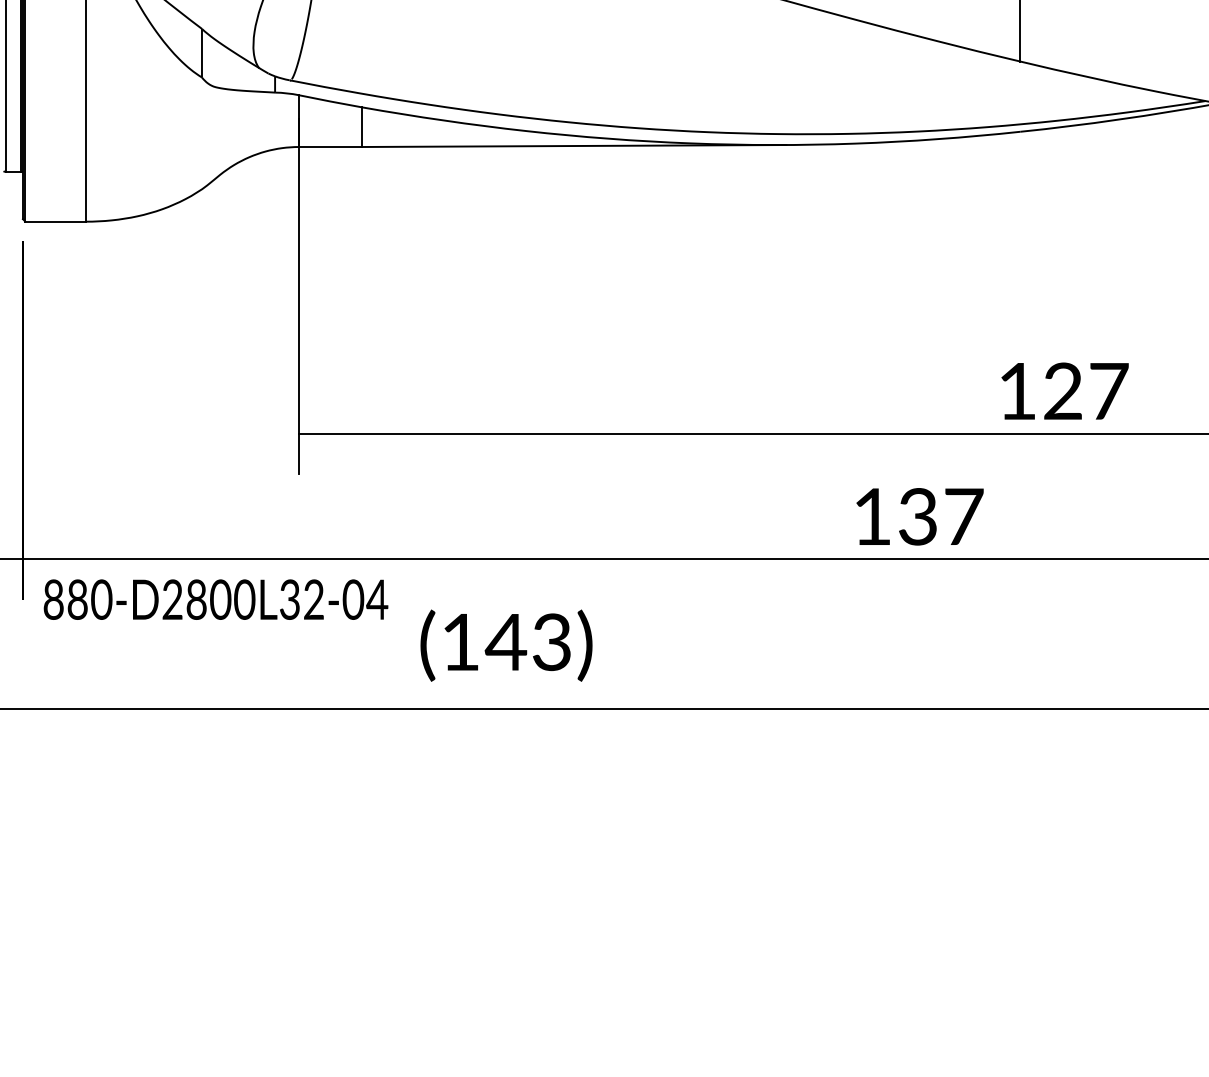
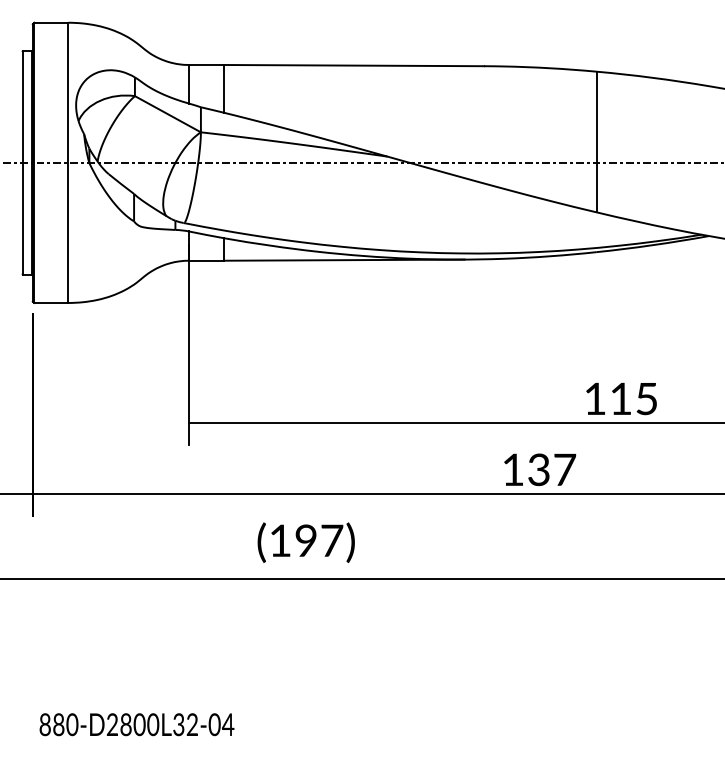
text: (1086, 390) -> (634, 398), 127 -> 115
text: (215, 599) -> (136, 724), moved
text: (528, 641) -> (318, 540), (143) -> (197)

